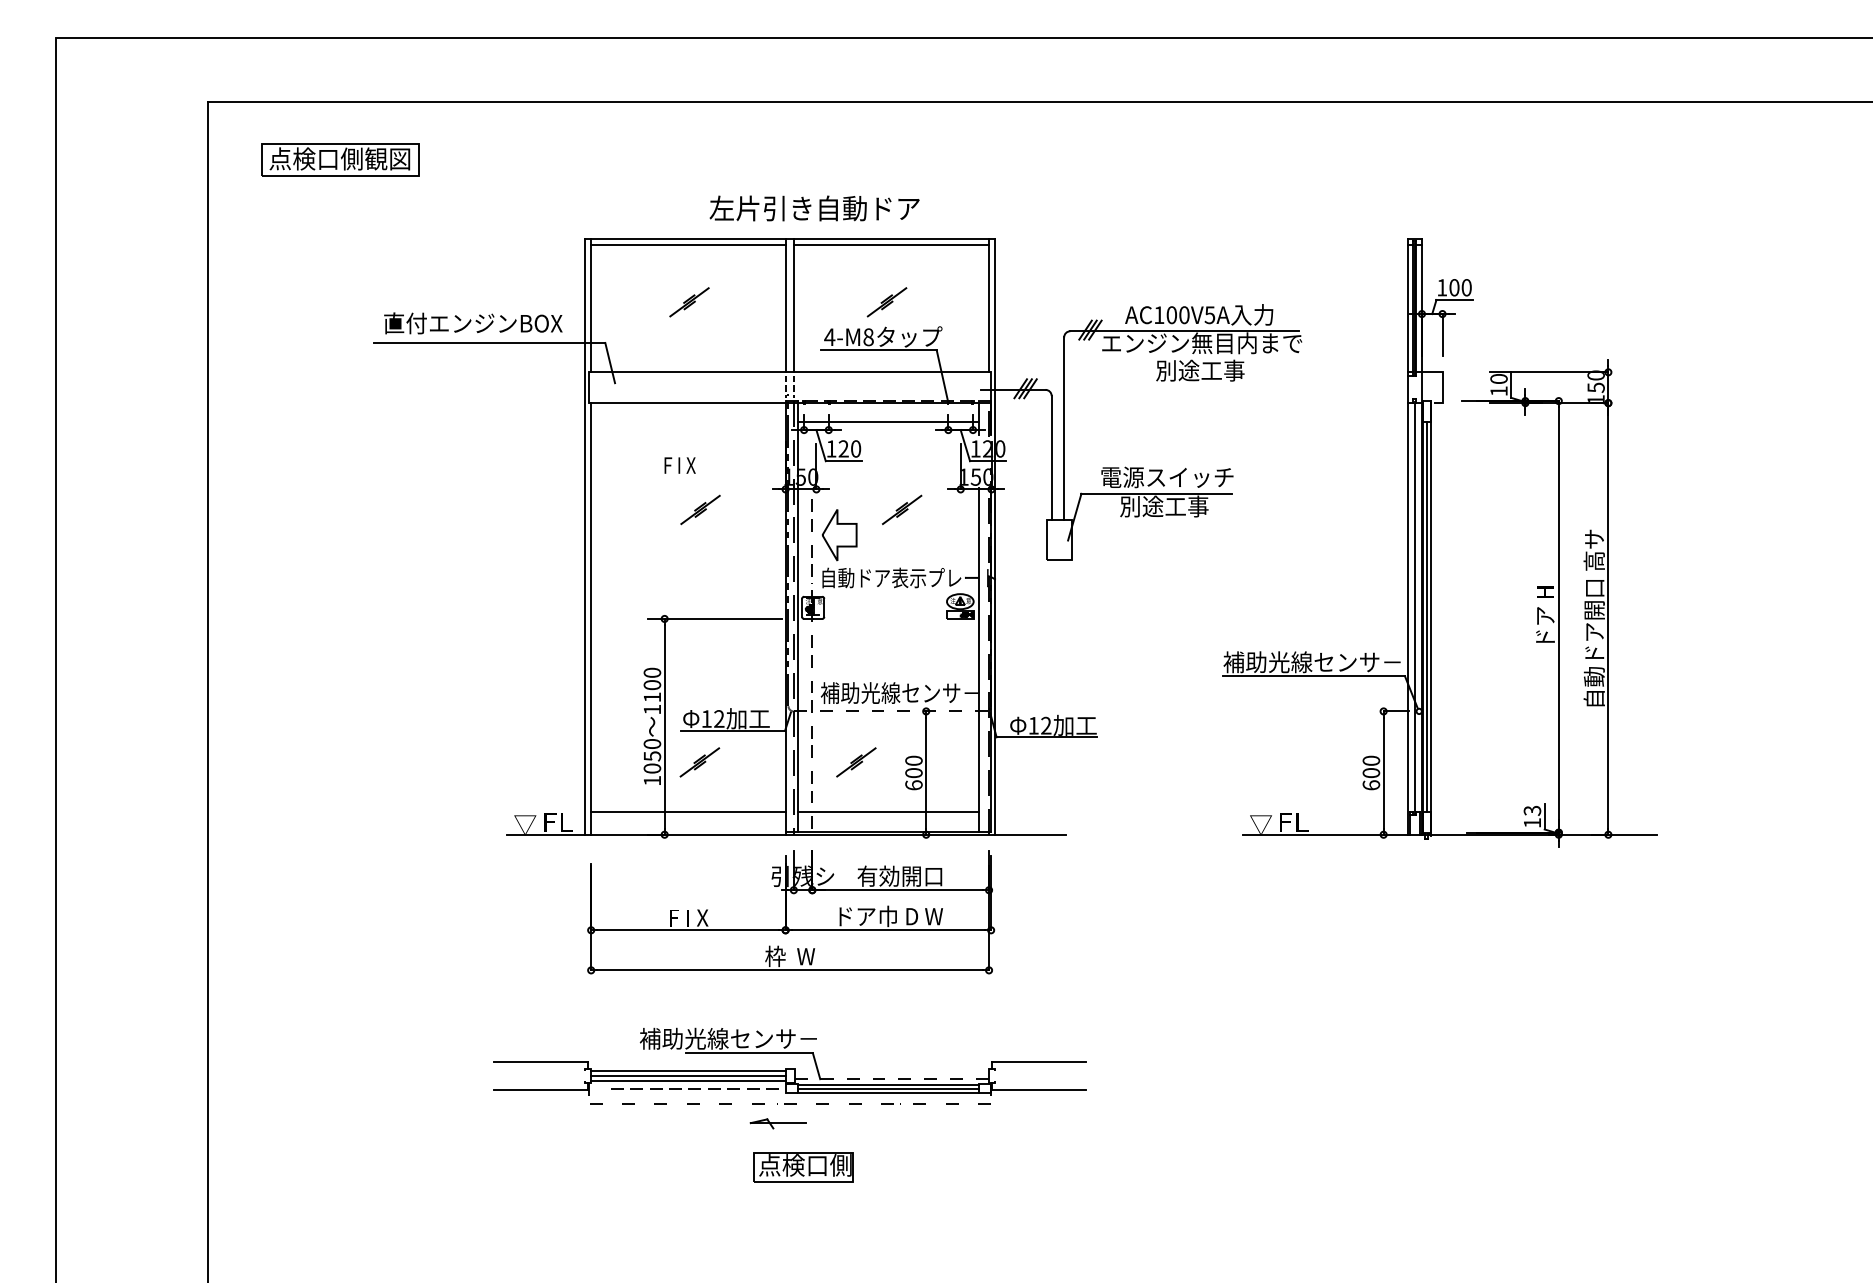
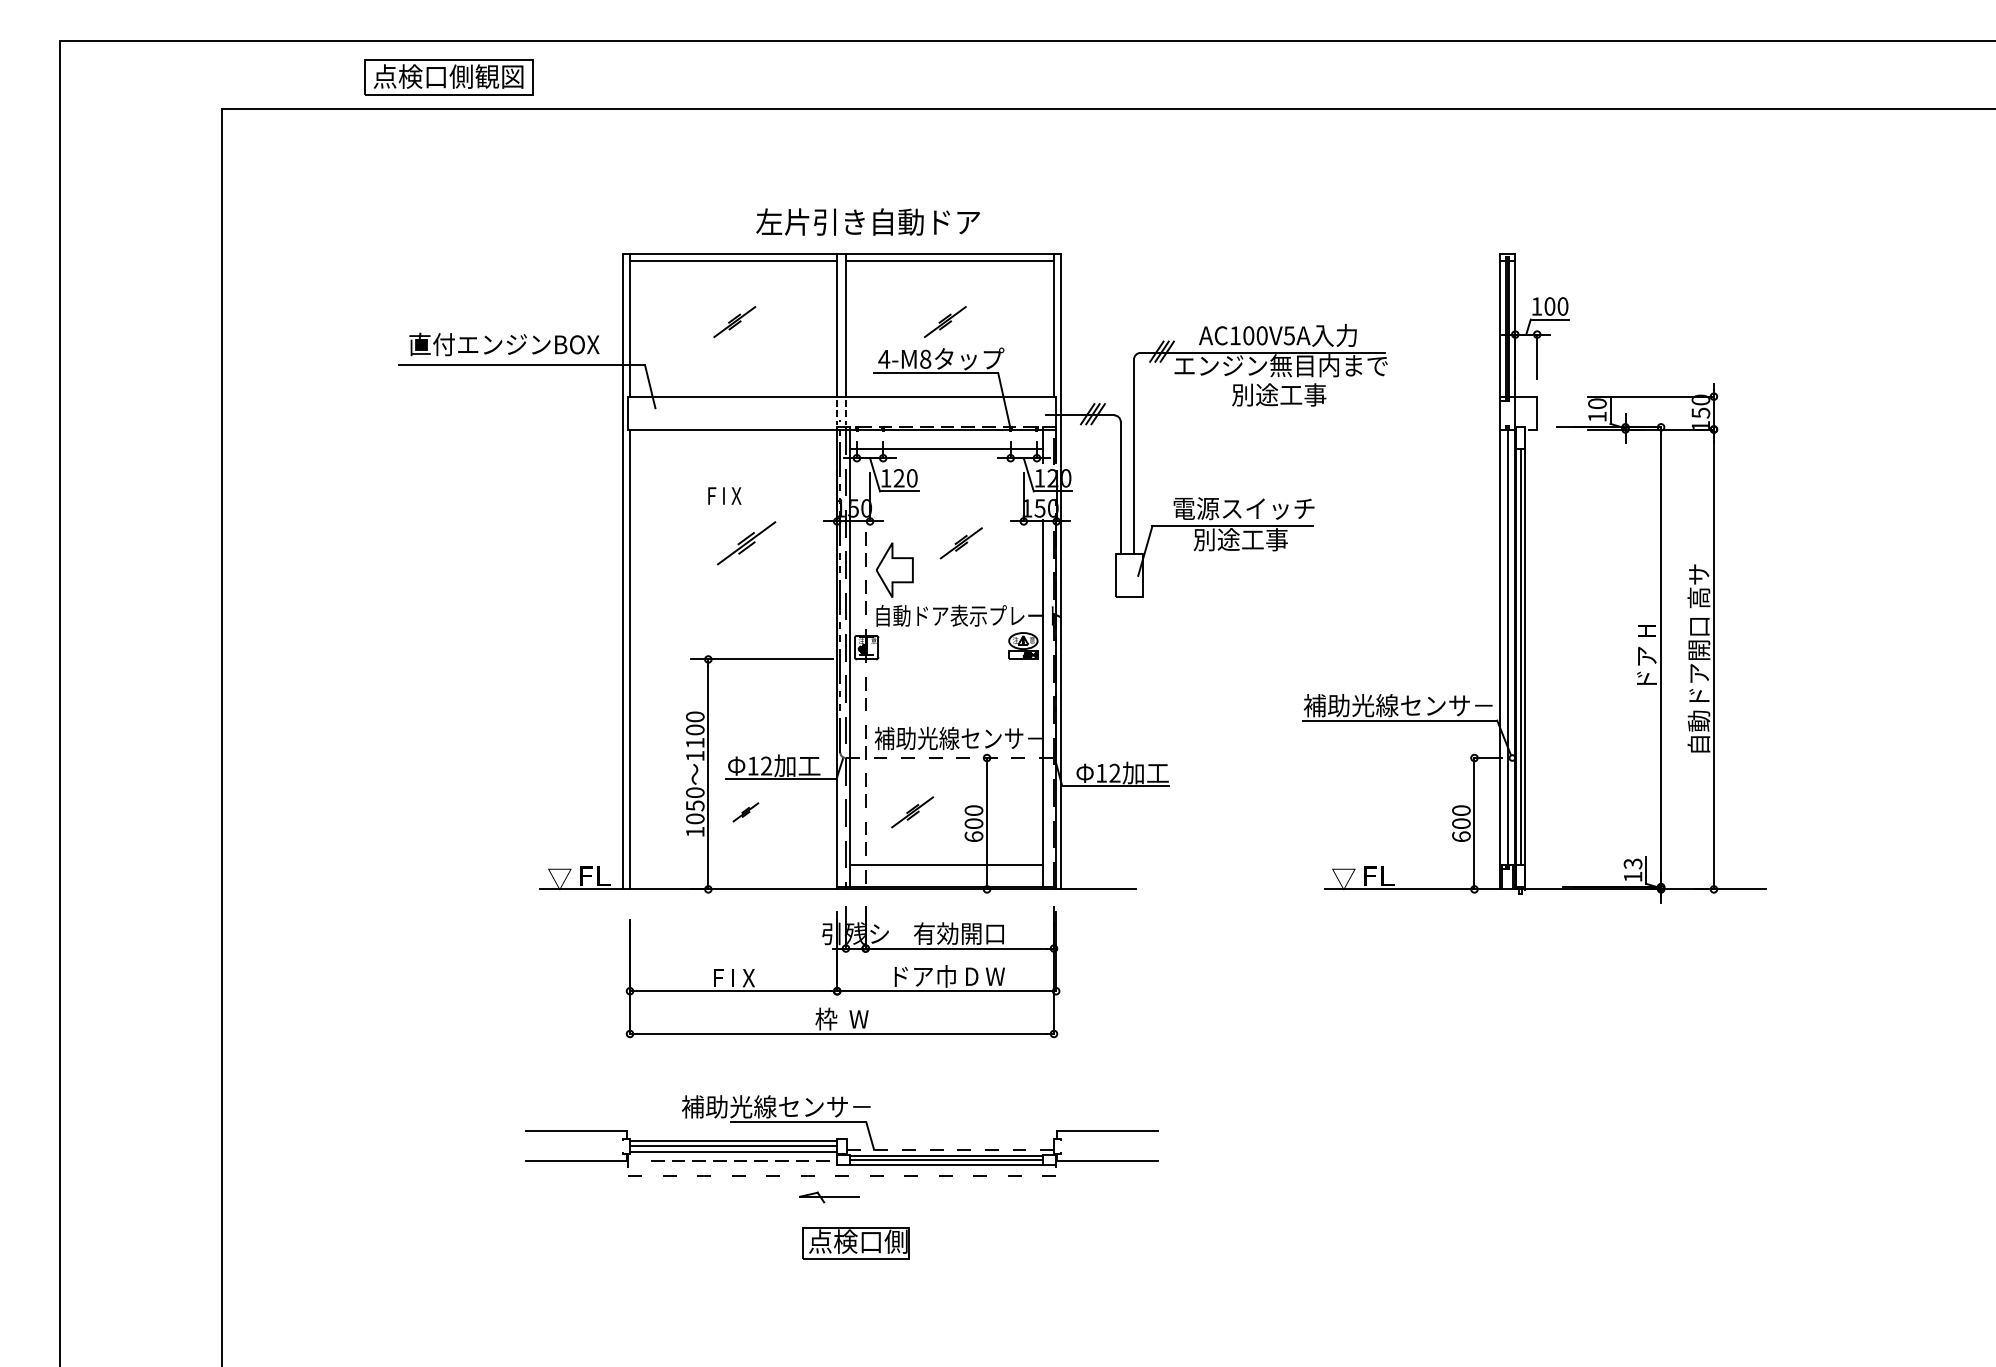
part: (340, 159) -> (449, 77), moved
part: (700, 509) -> (746, 542), size x1.4
part: (699, 762) -> (745, 812), size x0.6
line: (688, 811) -> (733, 864), removed

